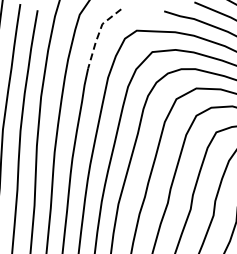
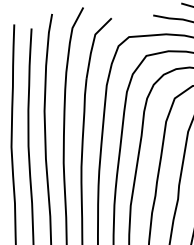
line: (98, 34) -> (92, 45), dashed -> solid

